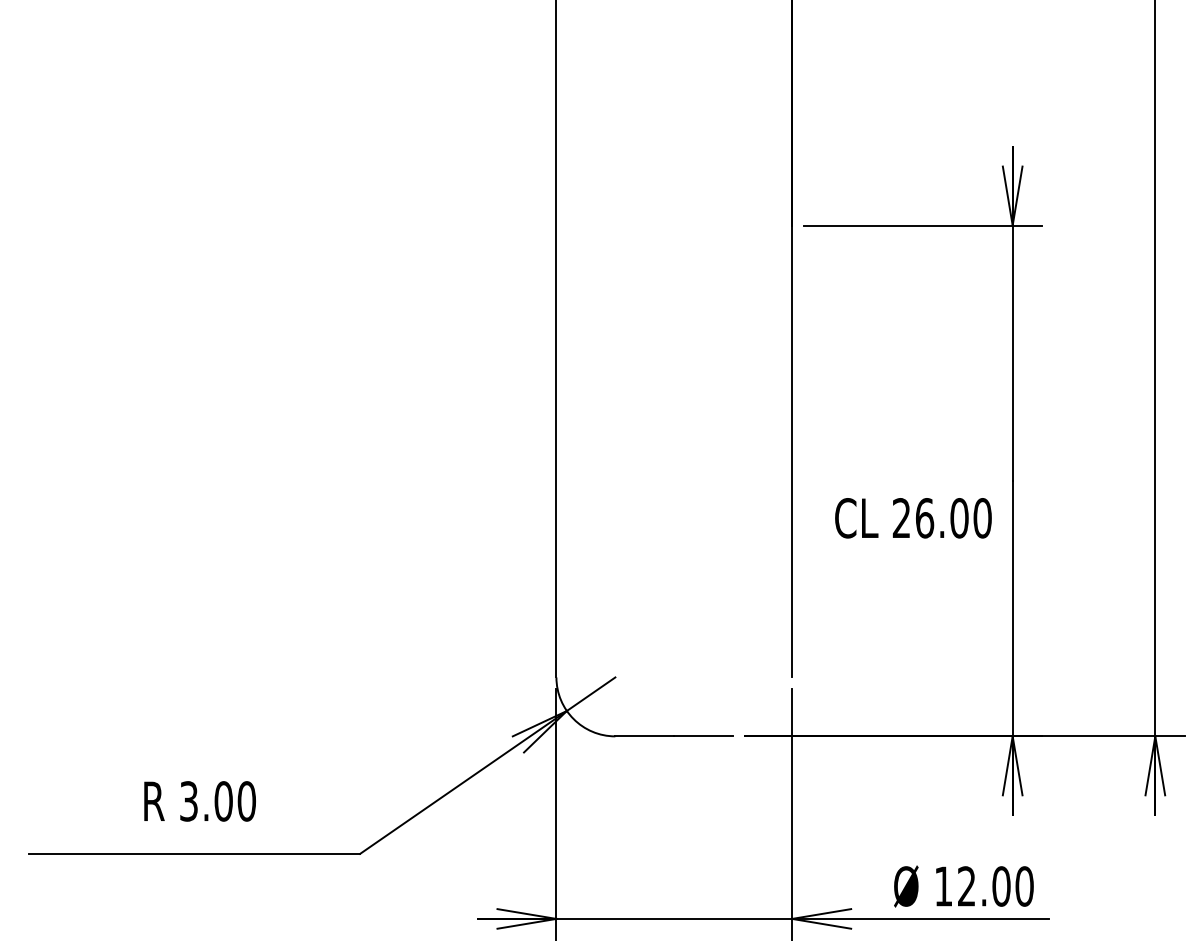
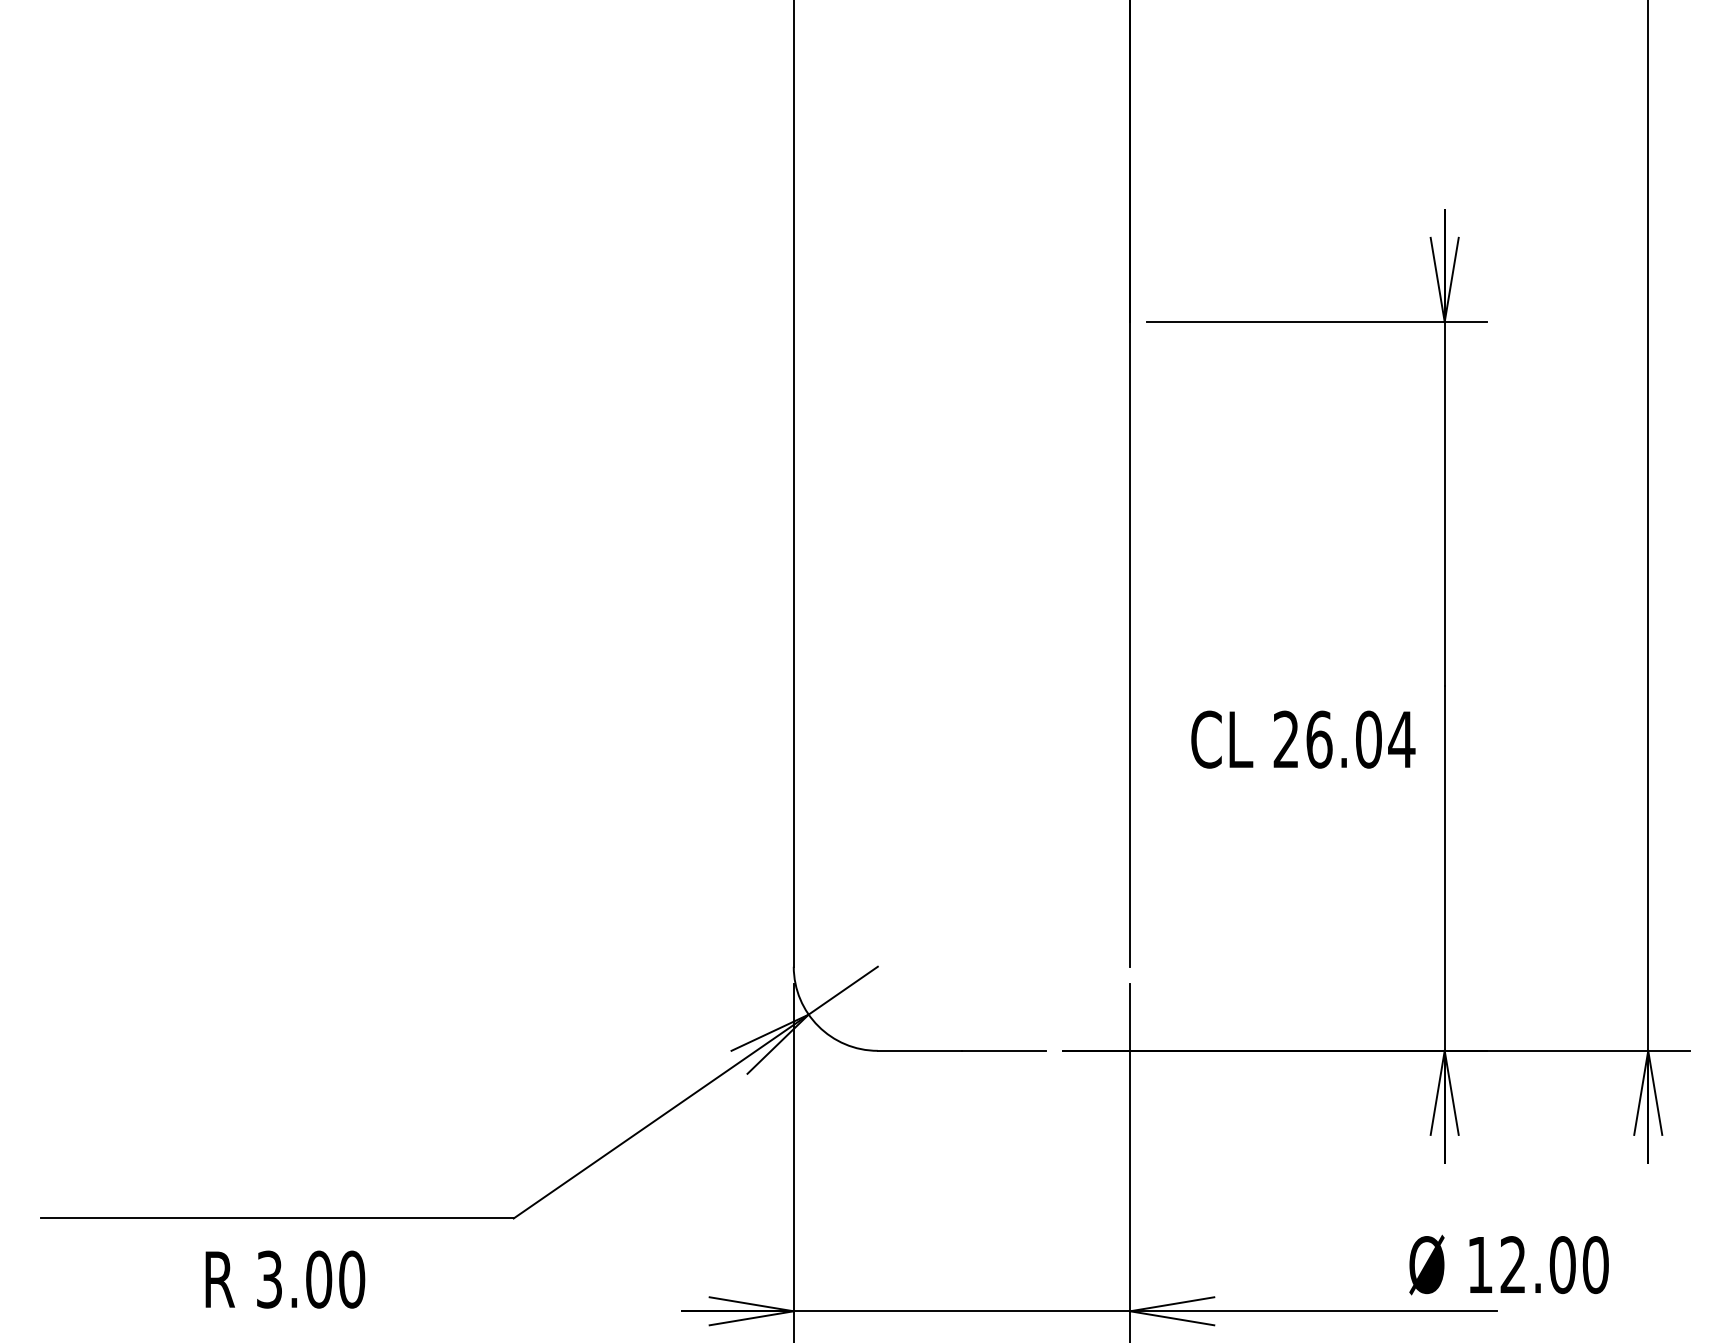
text: (982, 518) -> (1401, 739), 26.00 -> 26.04
text: (200, 801) -> (285, 1279), moved
text: (963, 886) -> (1508, 1264), moved

